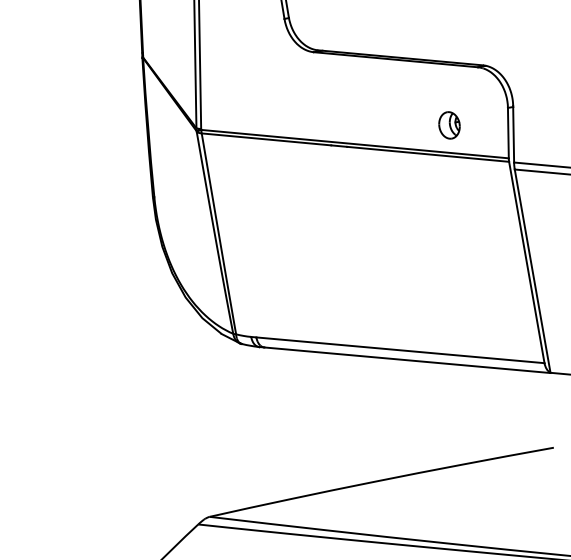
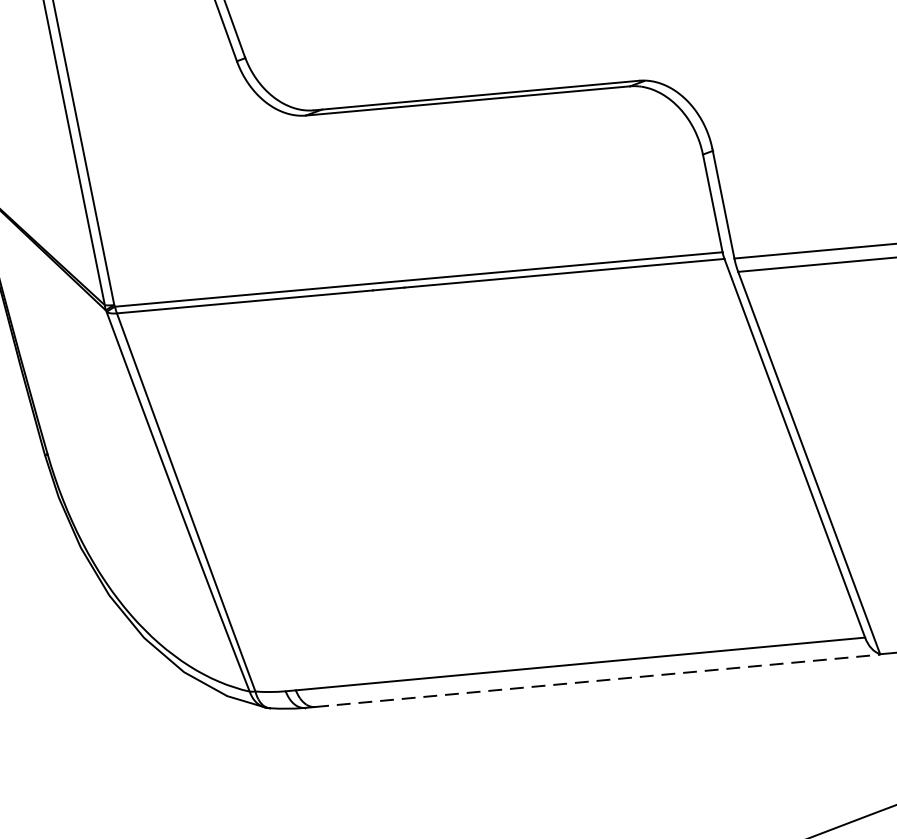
part: (449, 125) -> (595, 209), removed
line: (407, 360) -> (597, 681), solid -> dashed

